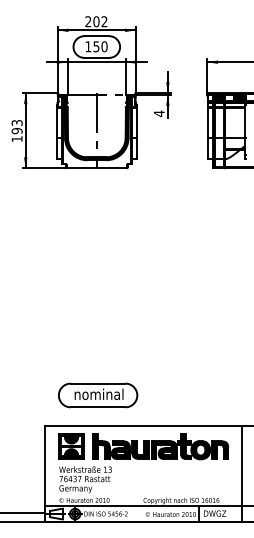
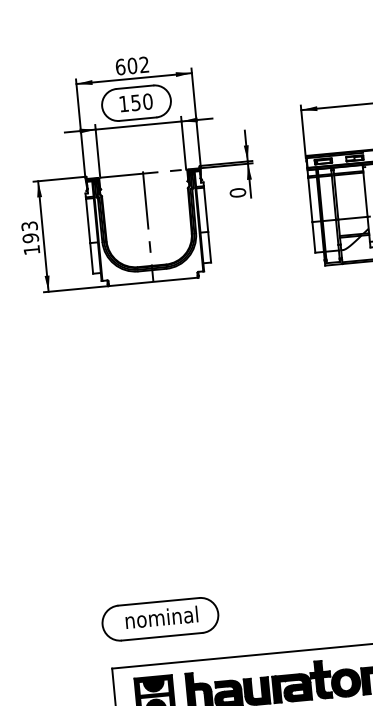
text: (88, 21) -> (120, 66), 202 -> 602
text: (158, 113) -> (236, 192), 4 -> 0
part: (98, 395) -> (161, 619), moved

